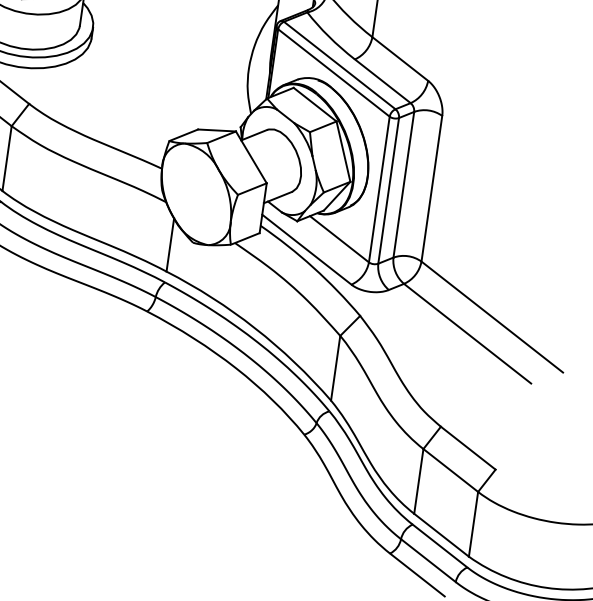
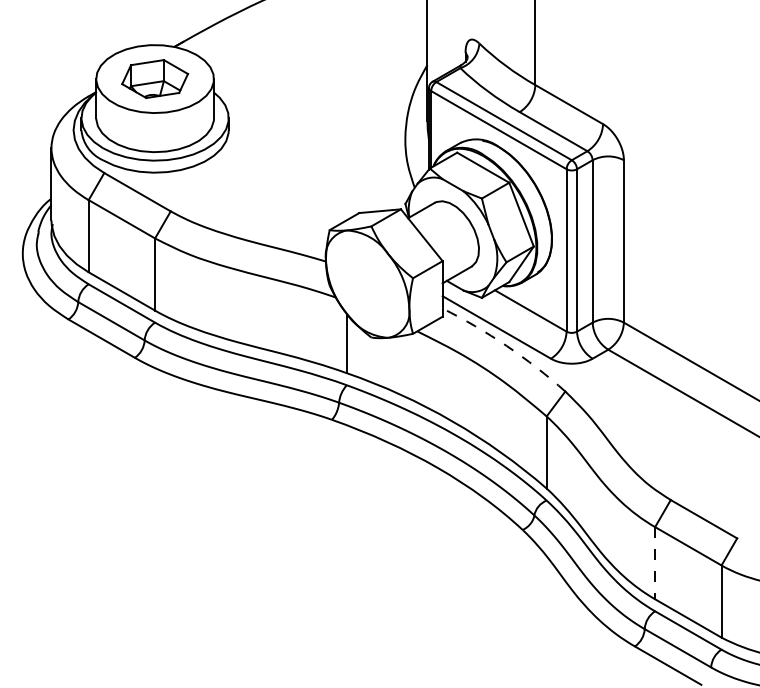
arc: (313, 268) -> (506, 346), solid -> dashed
line: (419, 481) -> (655, 563), solid -> dashed

